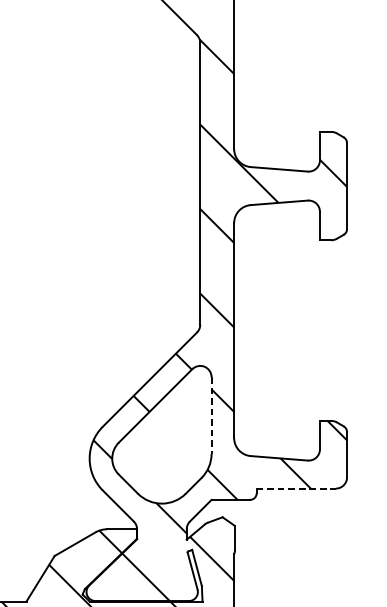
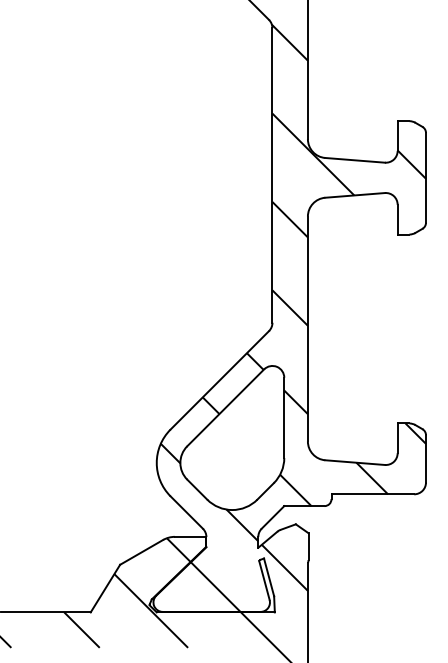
line: (211, 416) -> (284, 418), dashed -> solid
line: (296, 488) -> (373, 494), dashed -> solid

